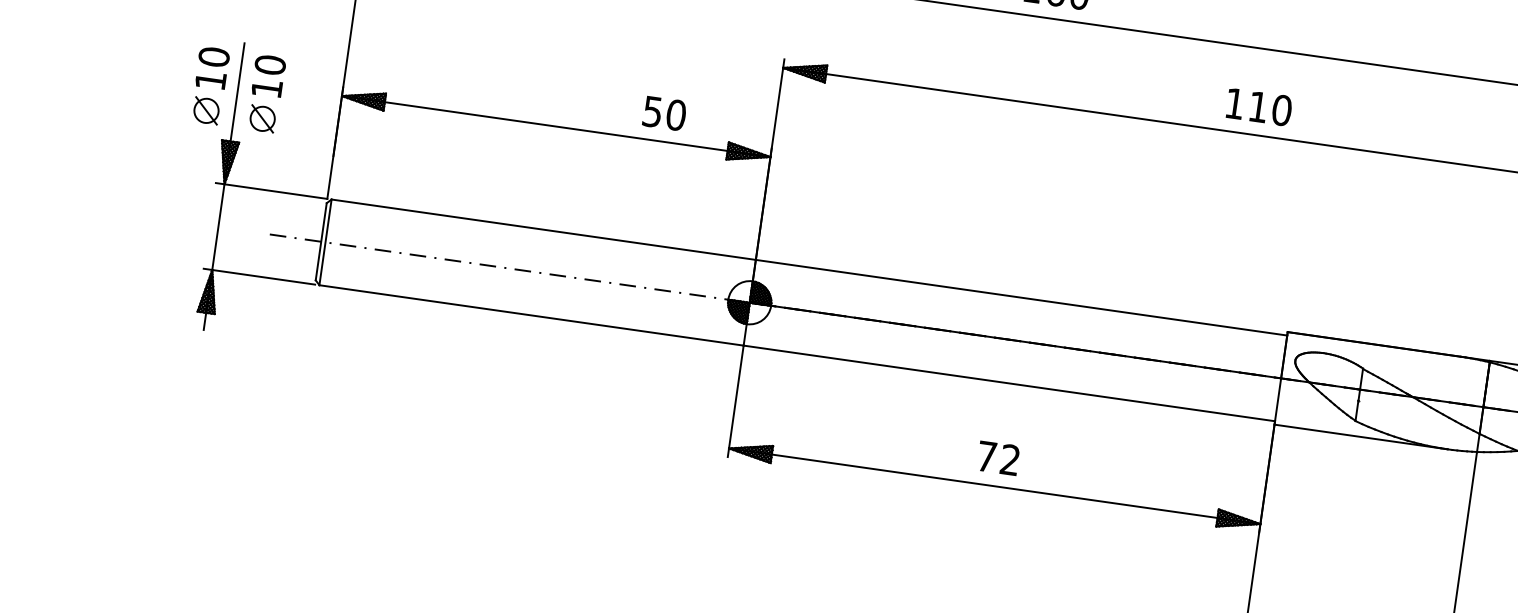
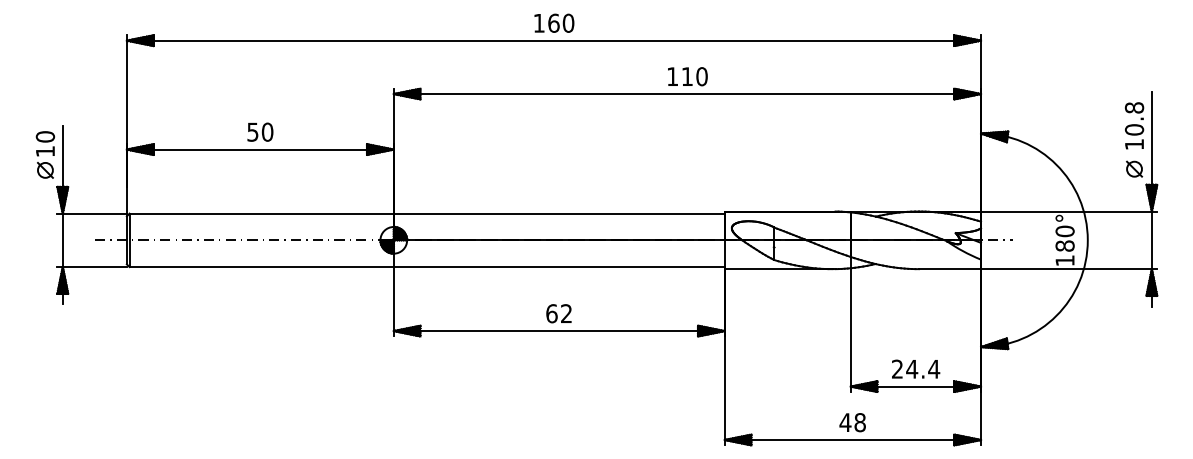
part: (264, 93) -> (79, 154), removed
text: (664, 112) -> (260, 131), moved
text: (986, 456) -> (551, 313), 72 -> 62

